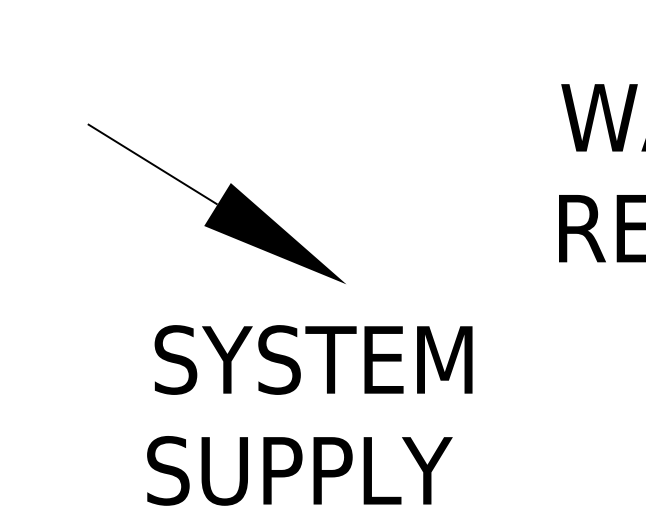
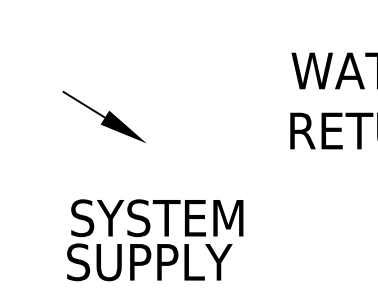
part: (216, 201) -> (104, 116), size x0.6
text: (313, 360) -> (157, 218), moved

